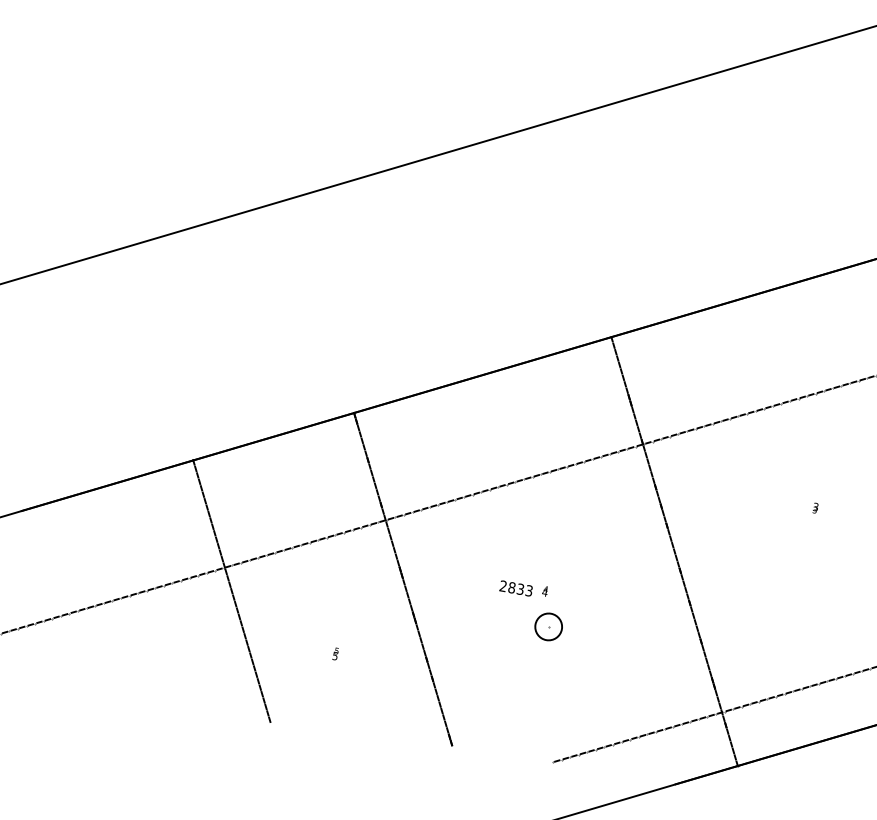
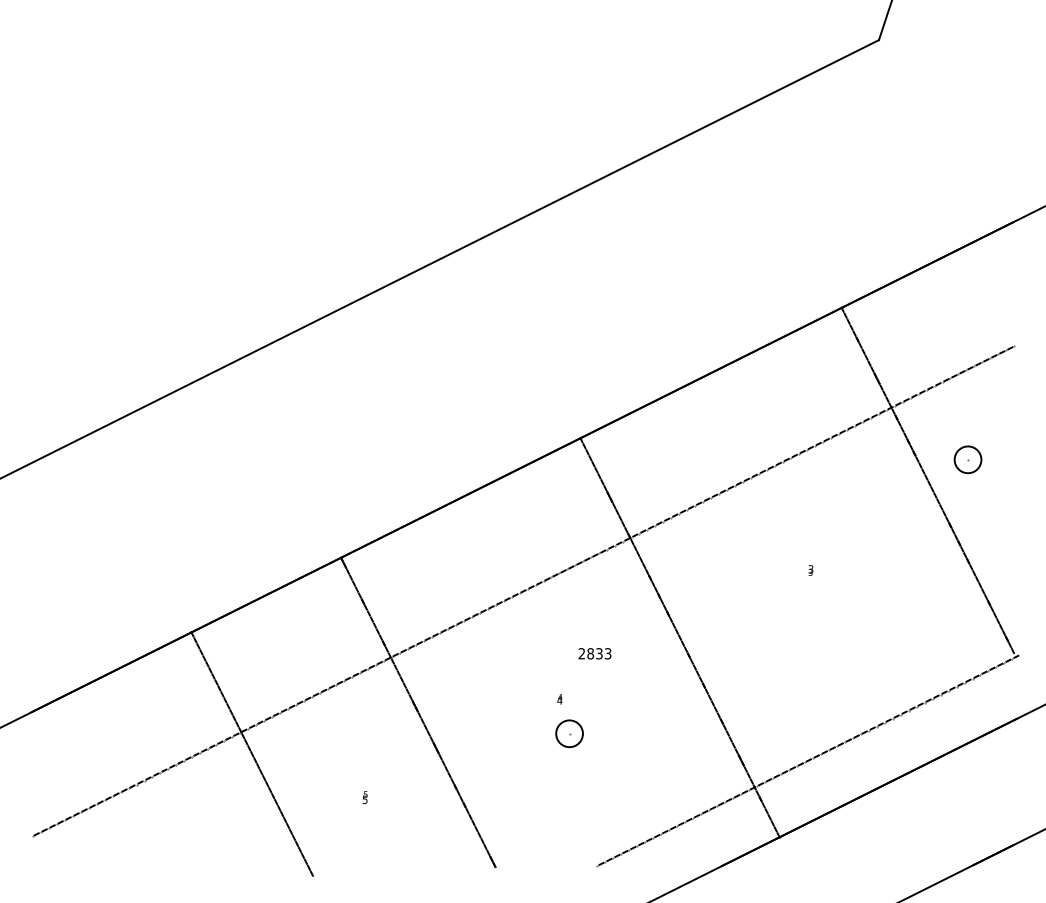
text: (515, 588) -> (594, 653), moved

